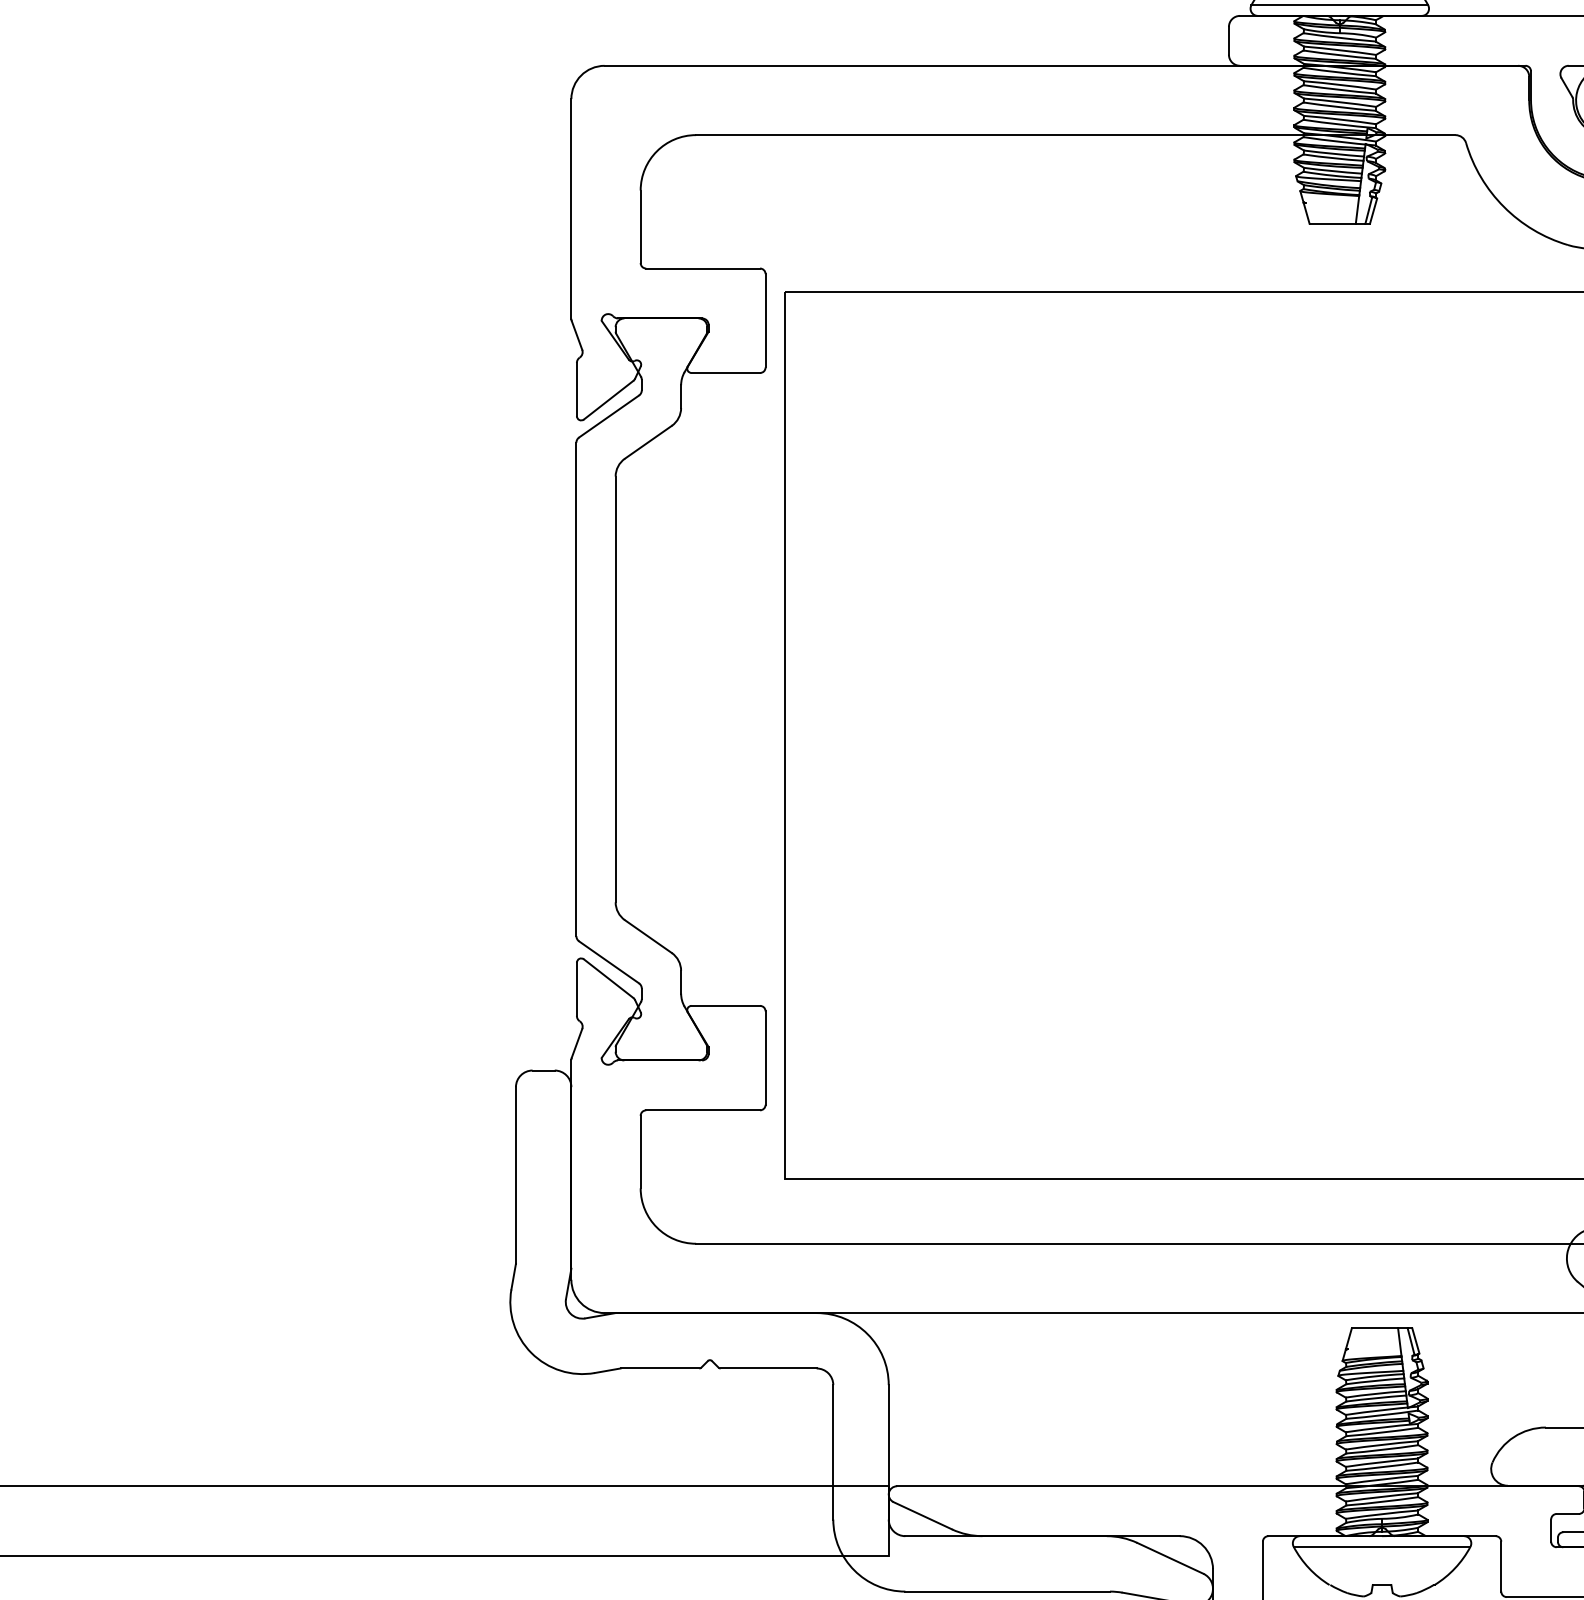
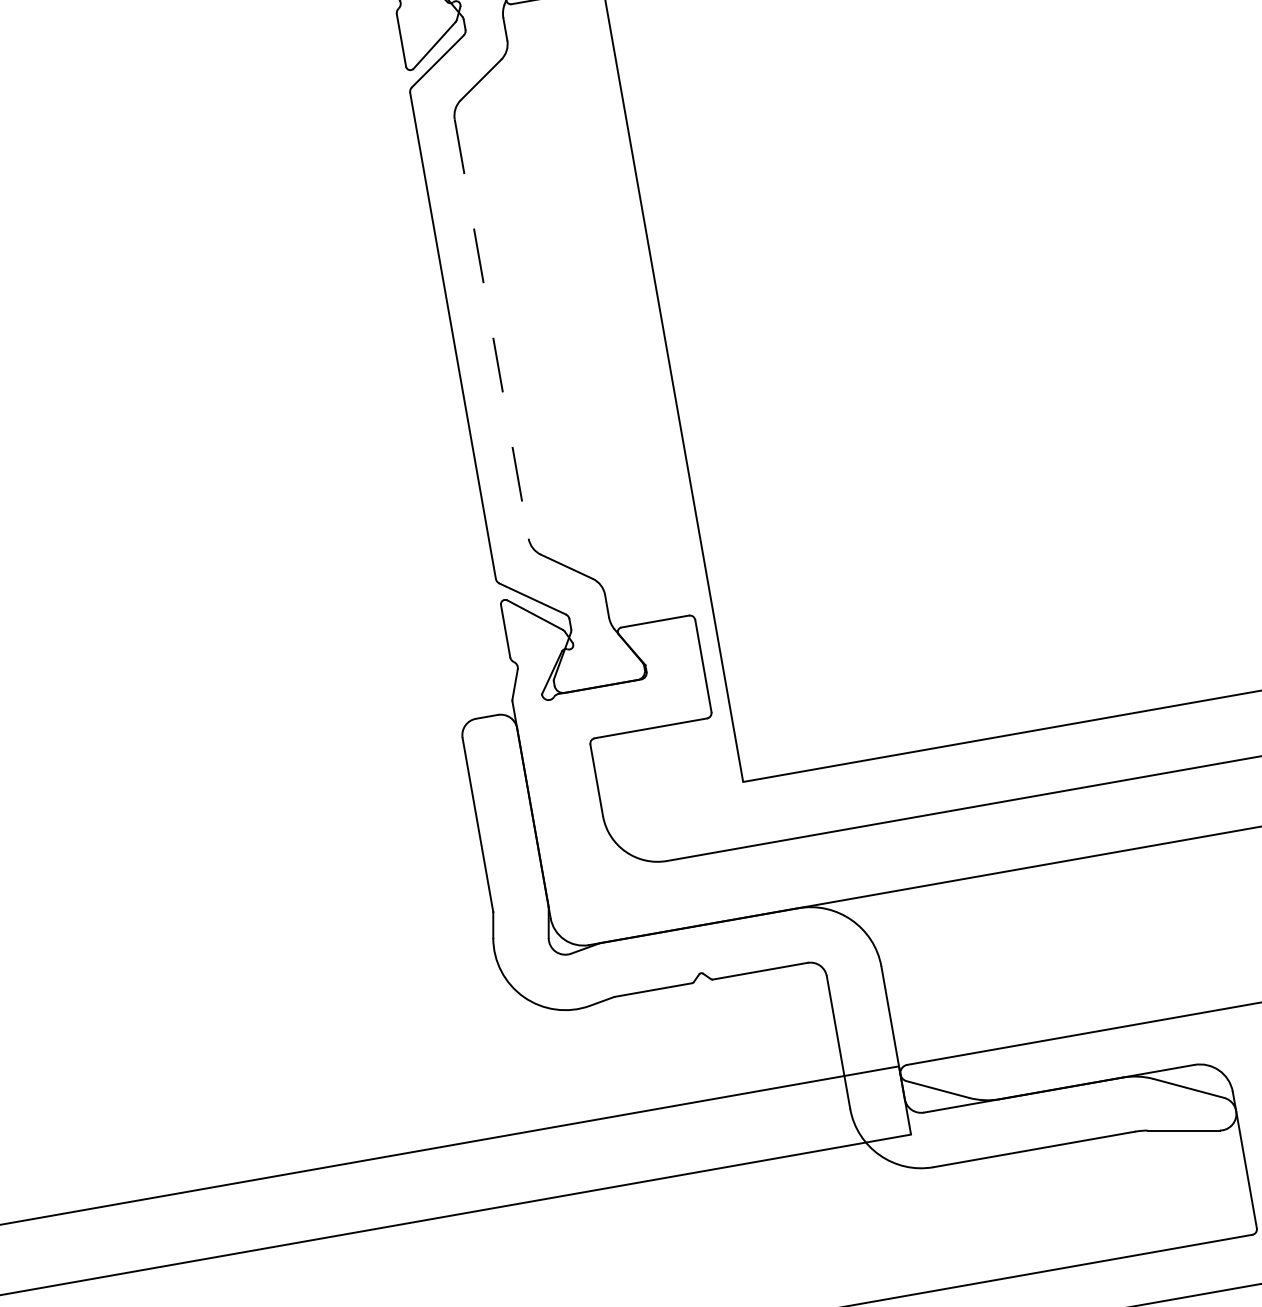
line: (615, 689) -> (491, 329), solid -> dashed

